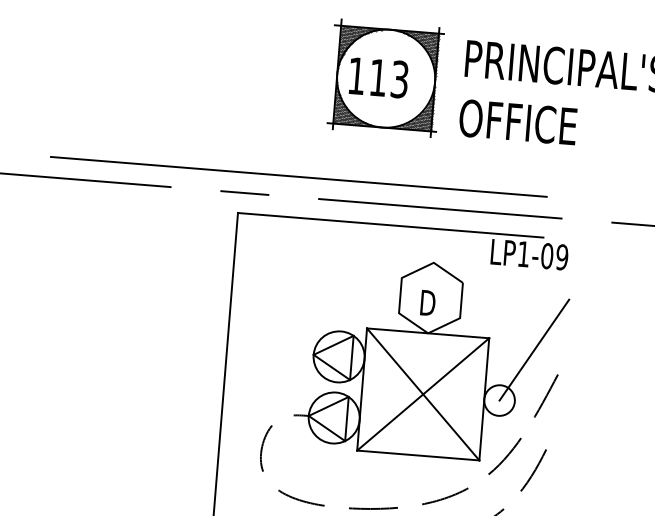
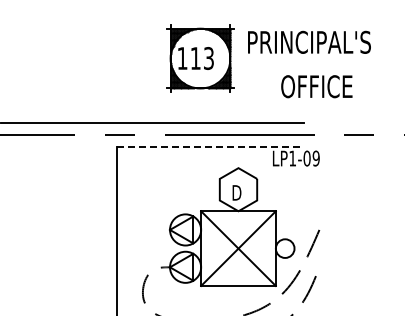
text: (517, 121) -> (316, 86), moved
line: (390, 225) -> (210, 147), solid -> dashed
line: (533, 348) -> (303, 215), removed

